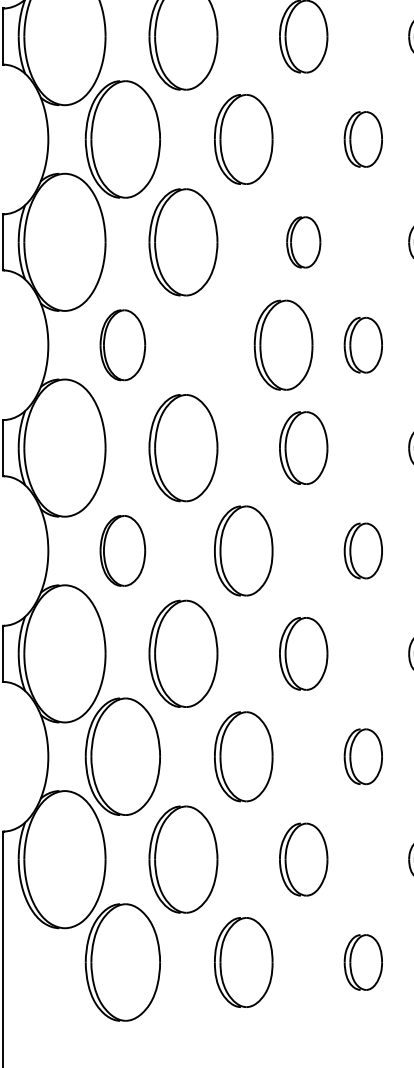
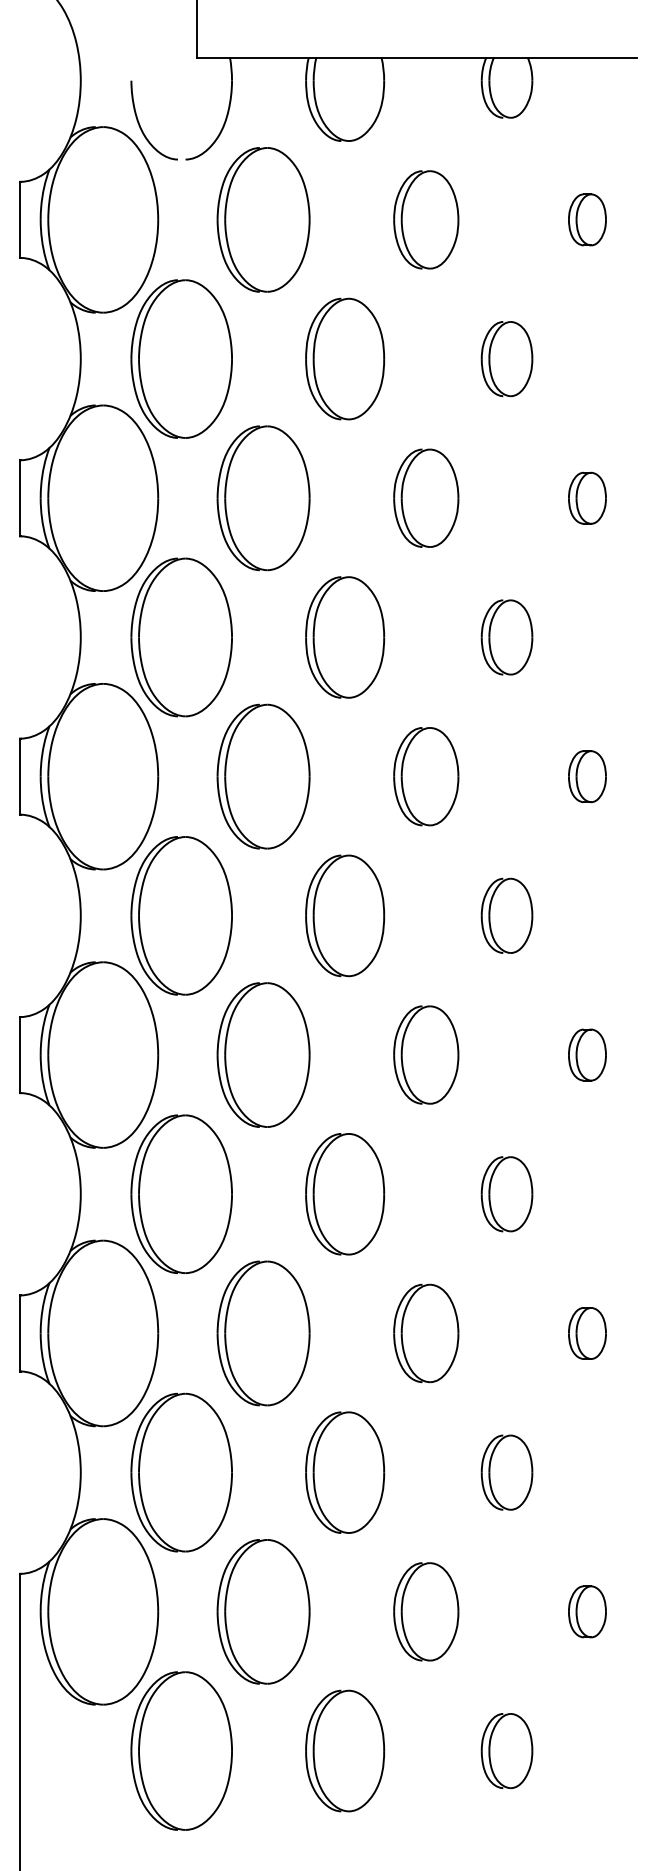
part: (303, 242) -> (426, 776), size x1.43
part: (122, 344) -> (181, 915), size x1.67
part: (283, 344) -> (345, 915), moved
part: (122, 550) -> (181, 1193), size x1.67

